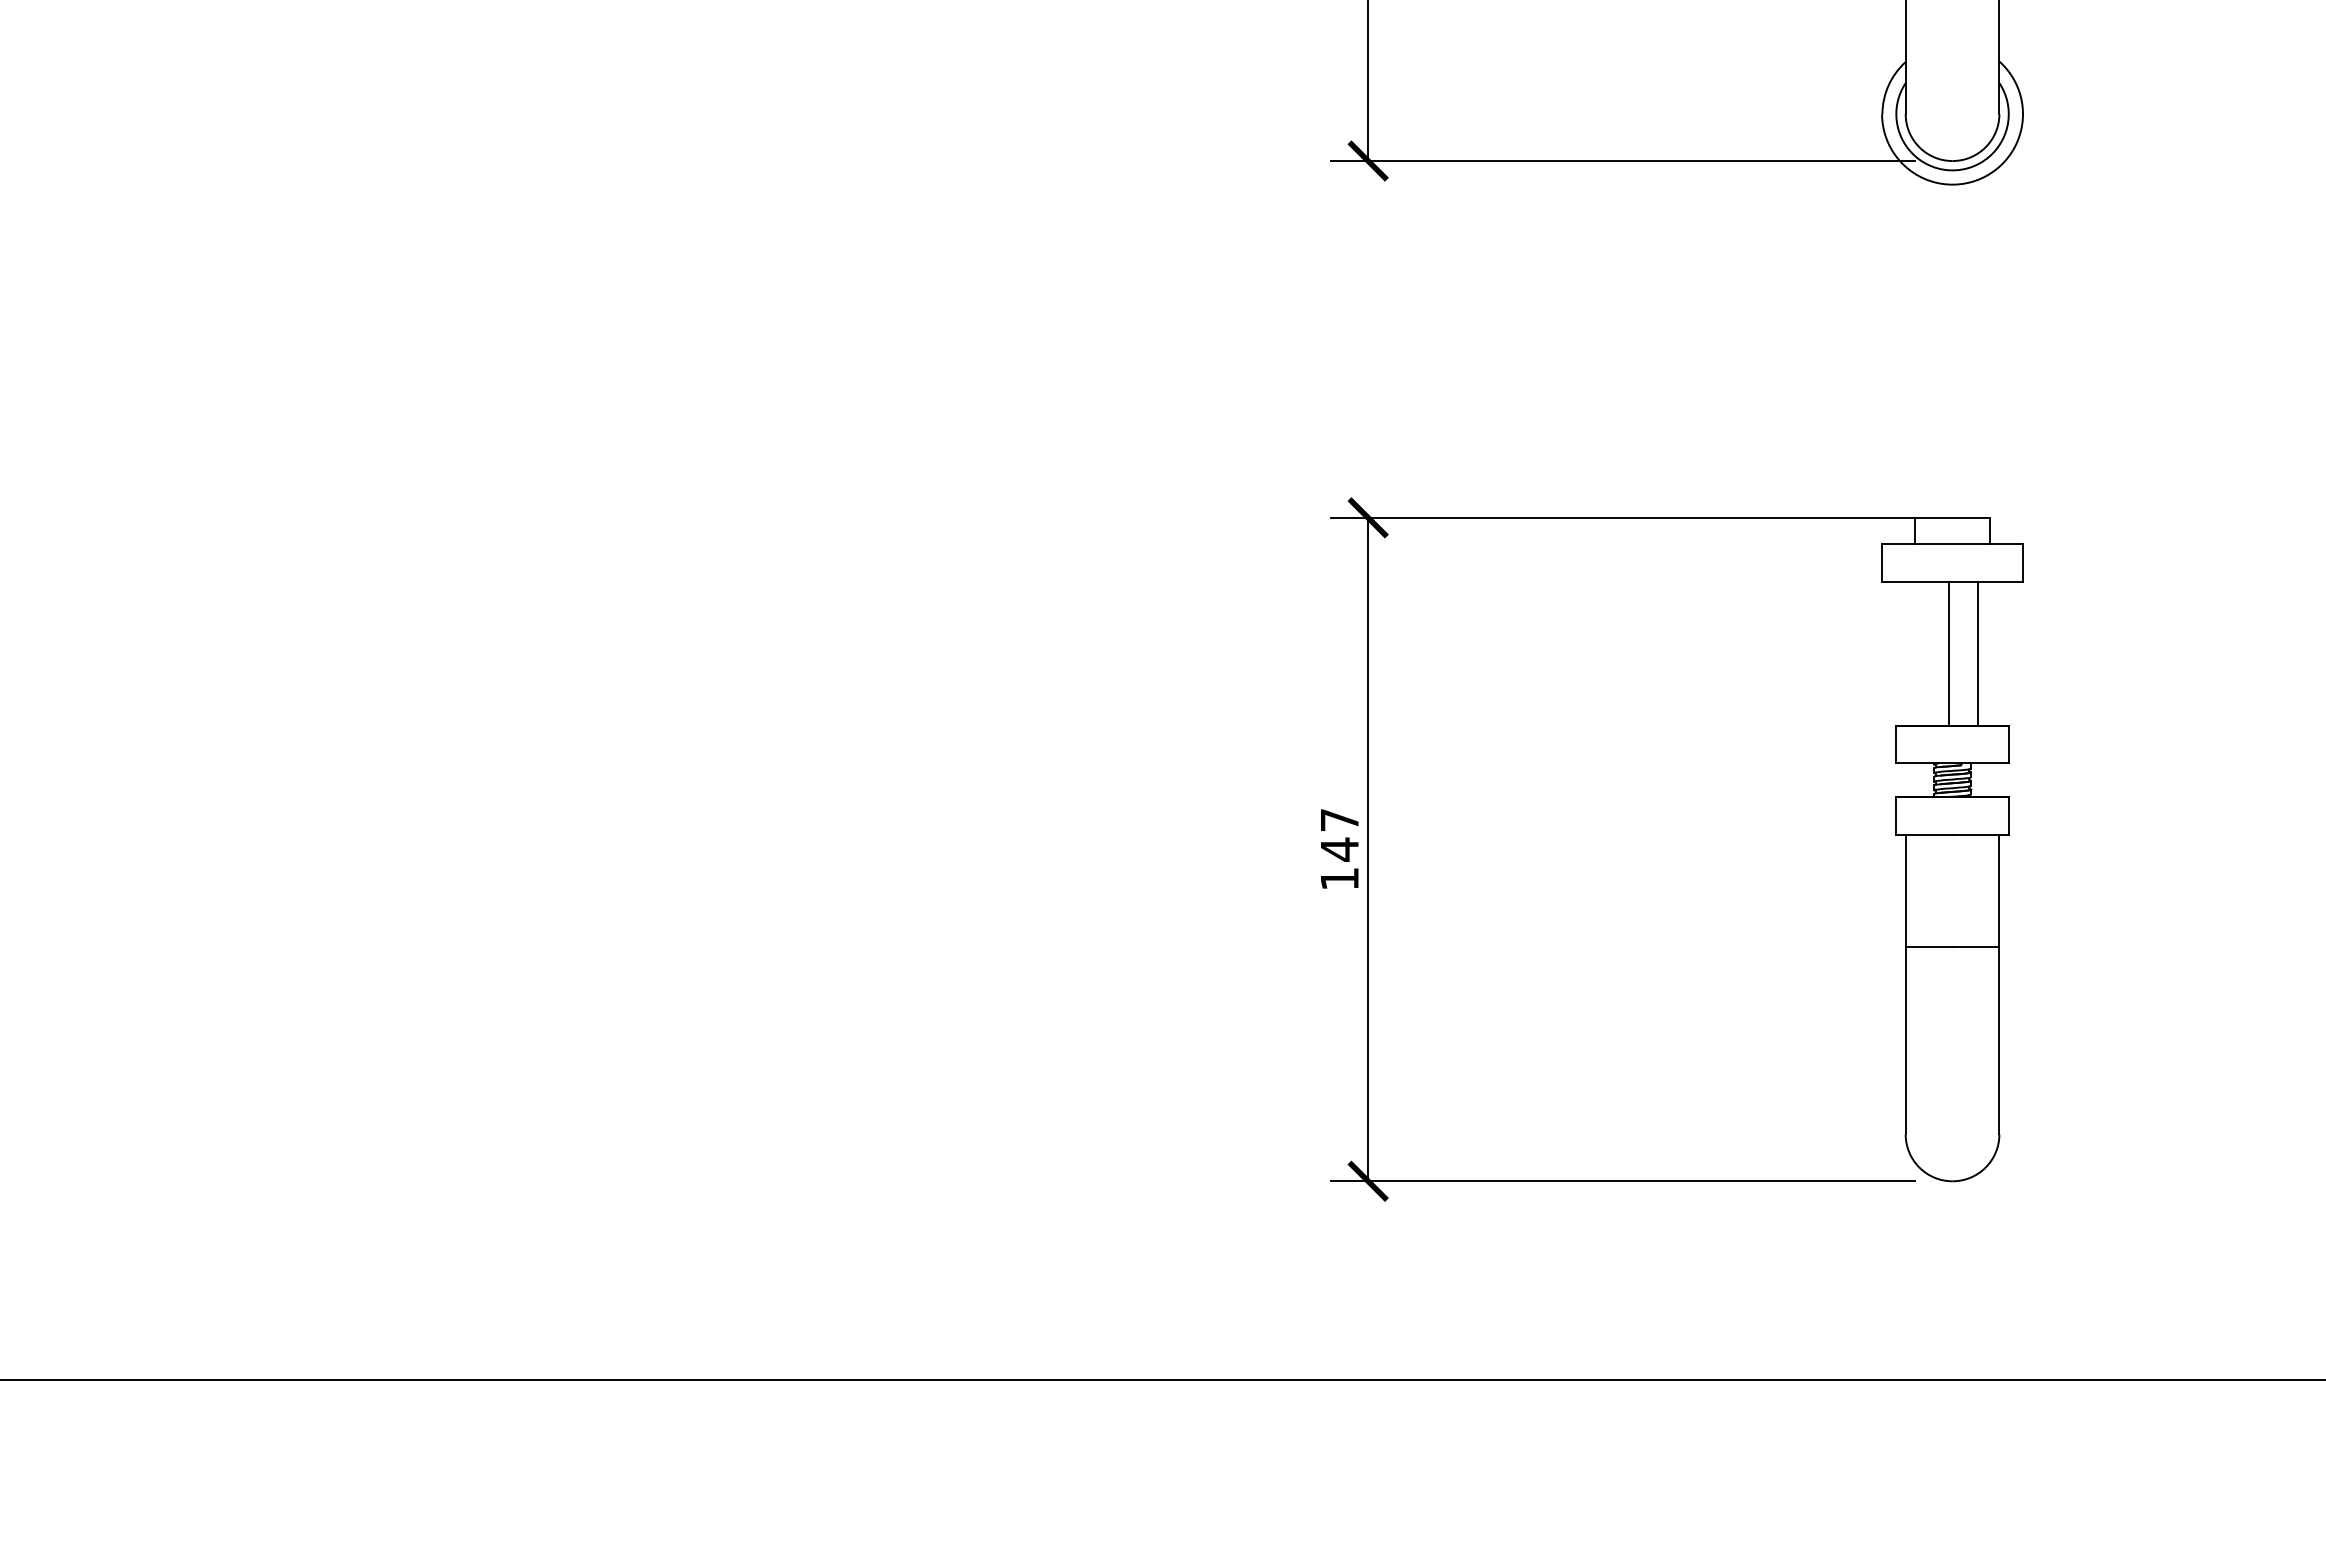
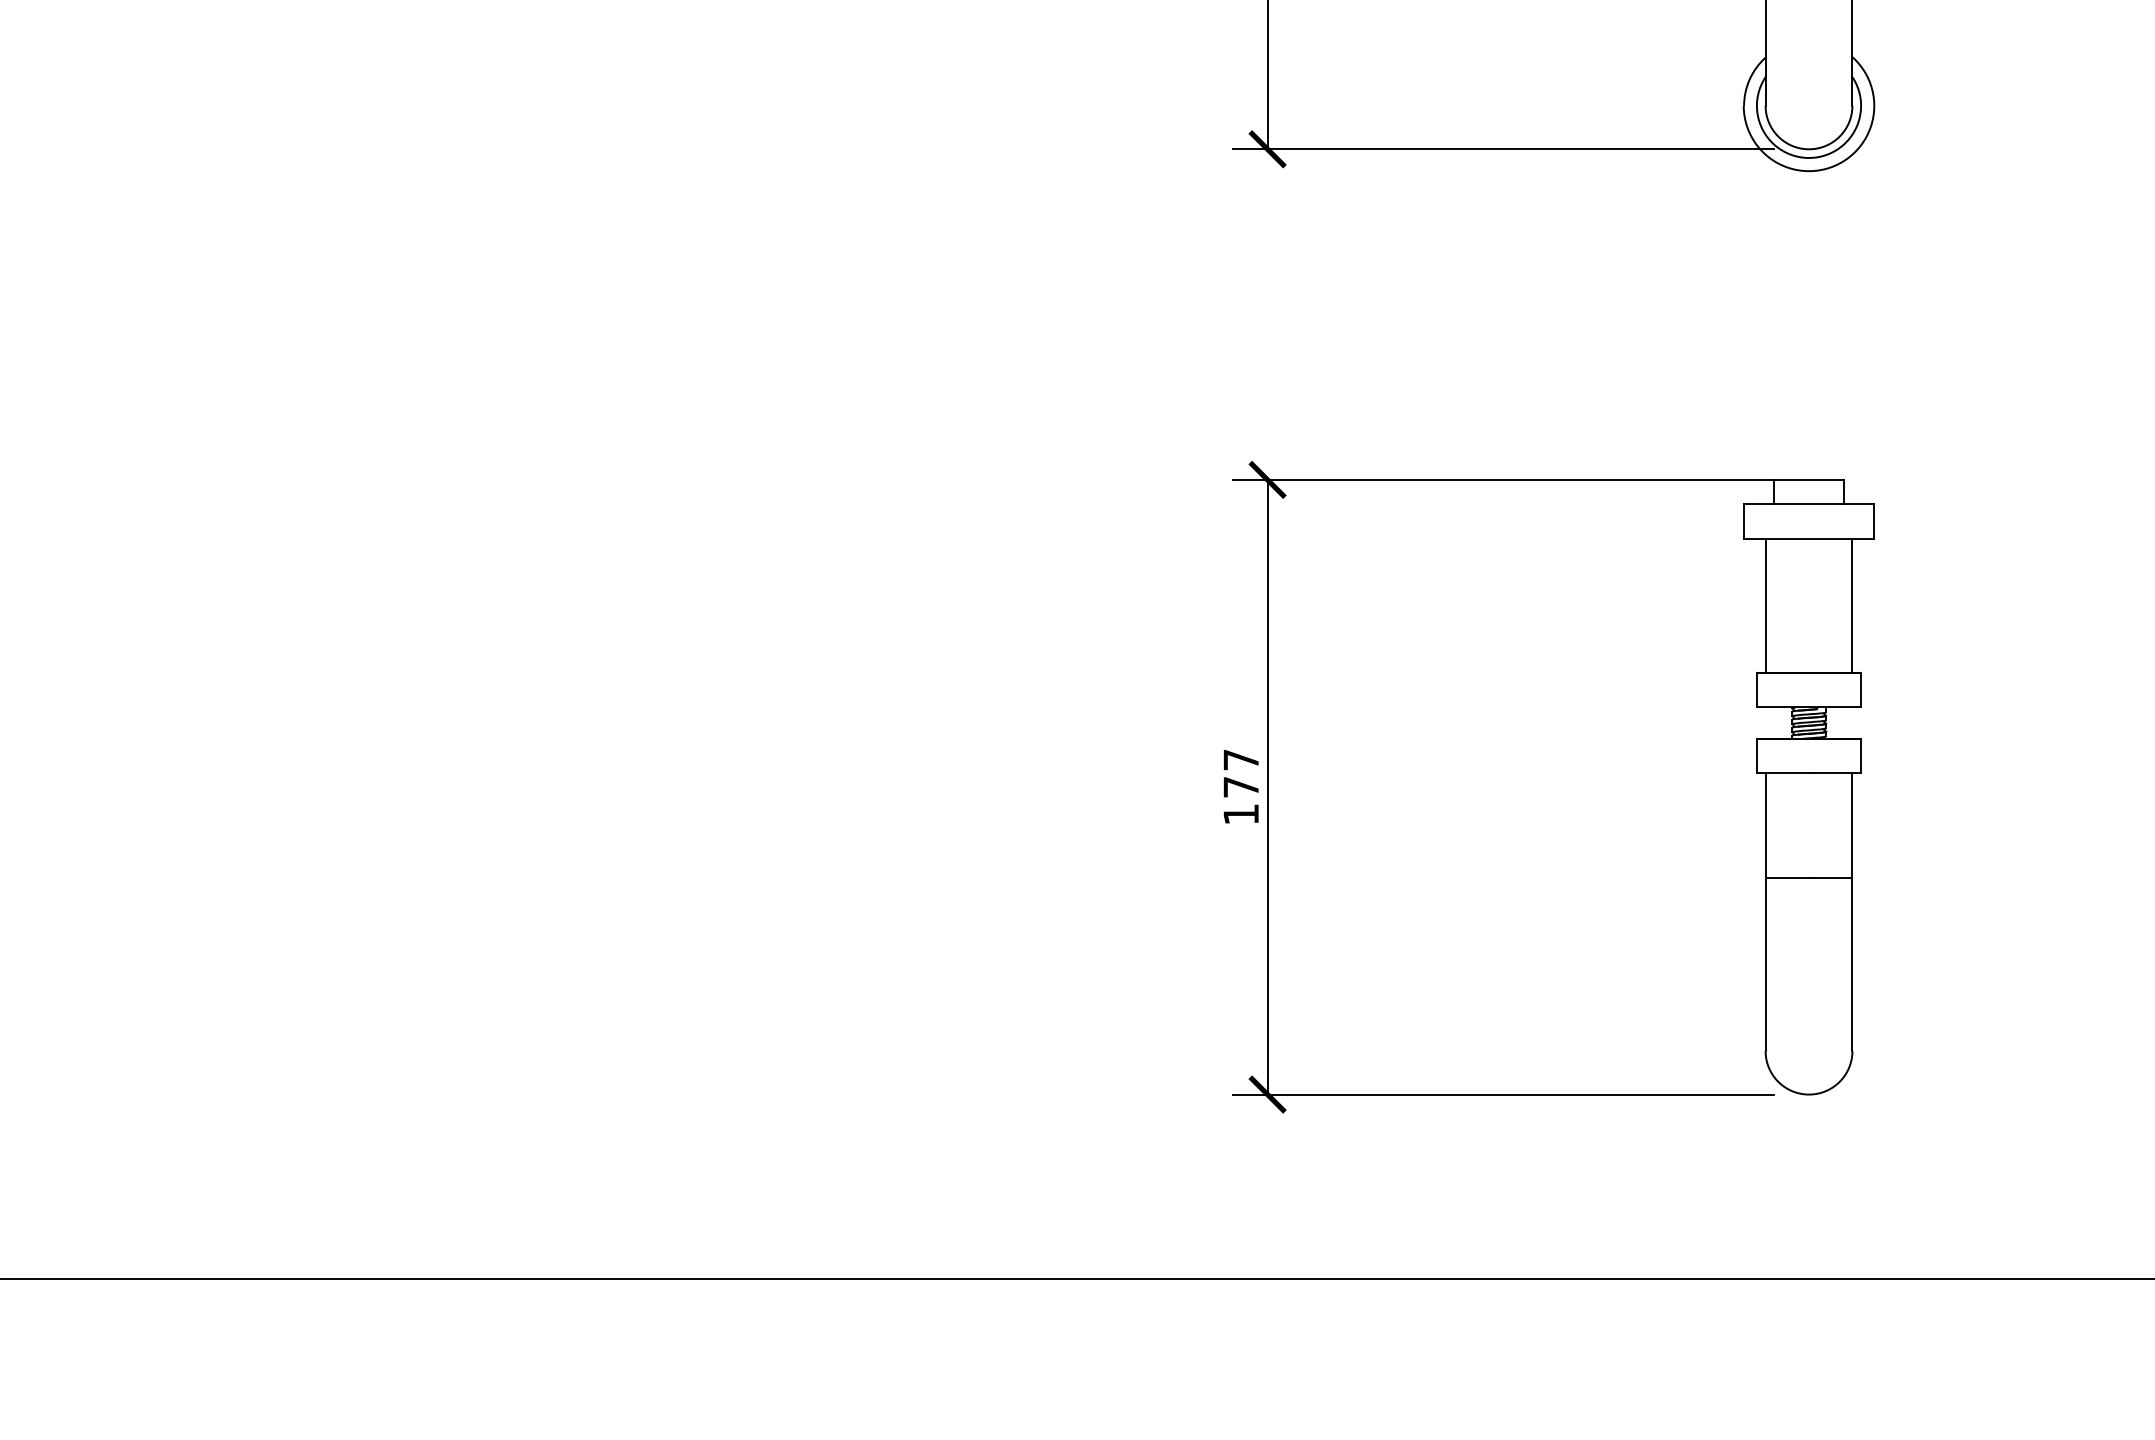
line: (1949, 653) -> (1852, 605), moved
line: (1977, 653) -> (1765, 605), moved
text: (1339, 849) -> (1241, 787), 147 -> 177

